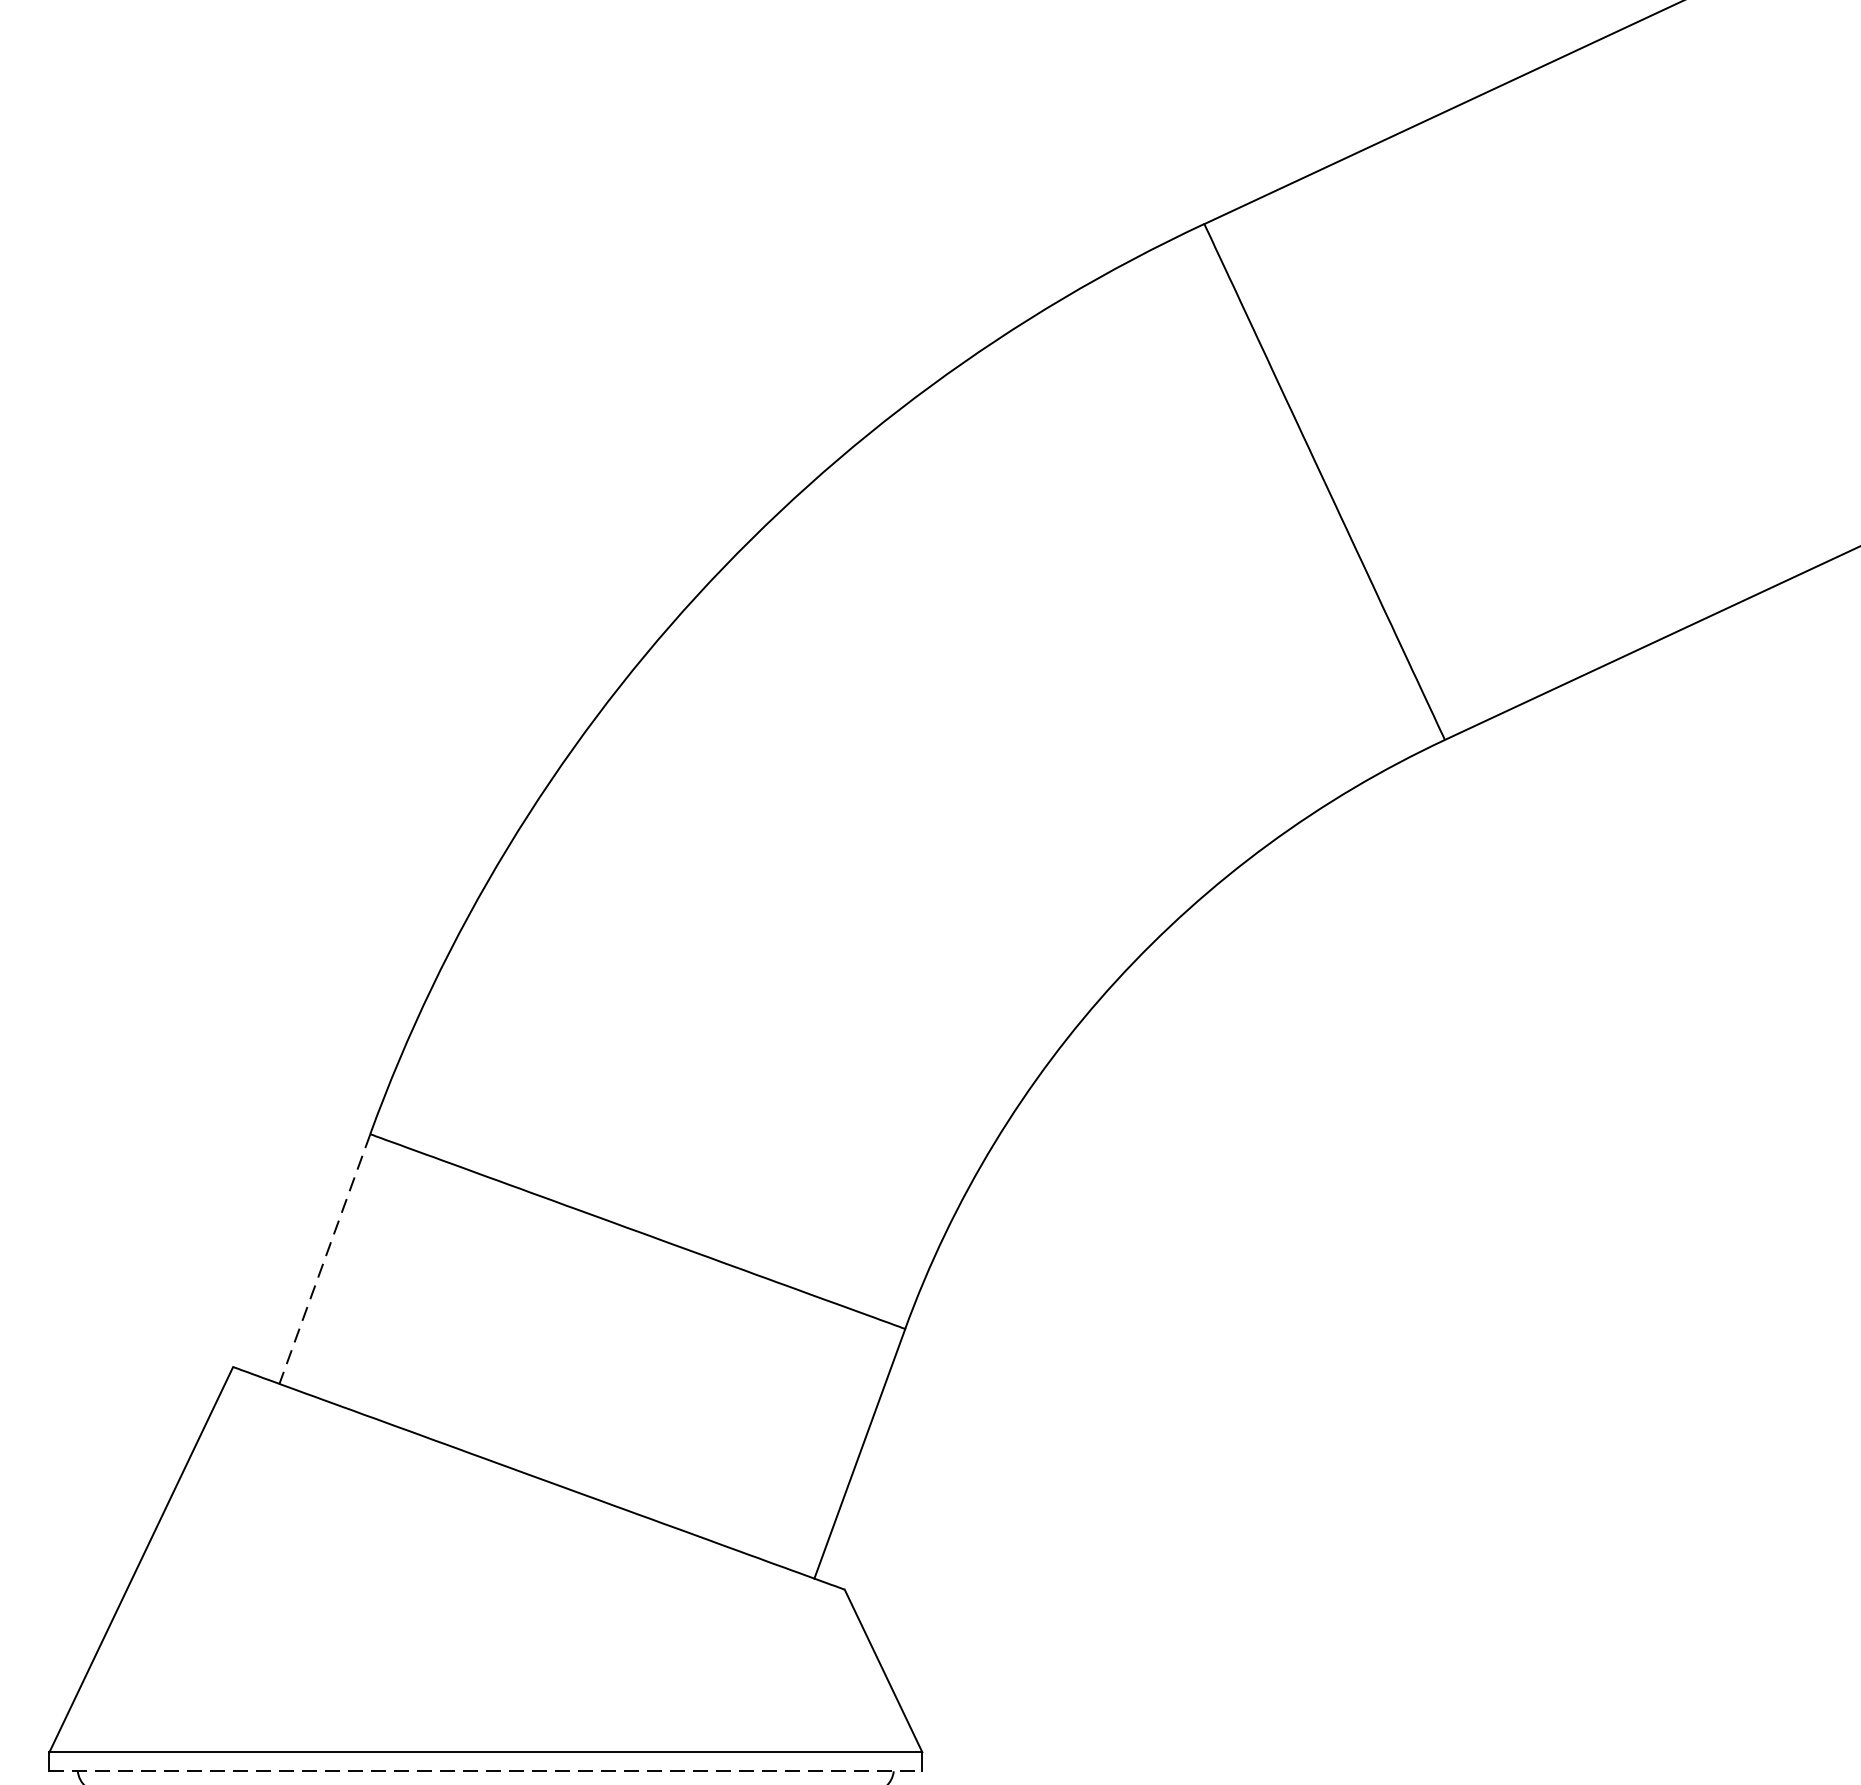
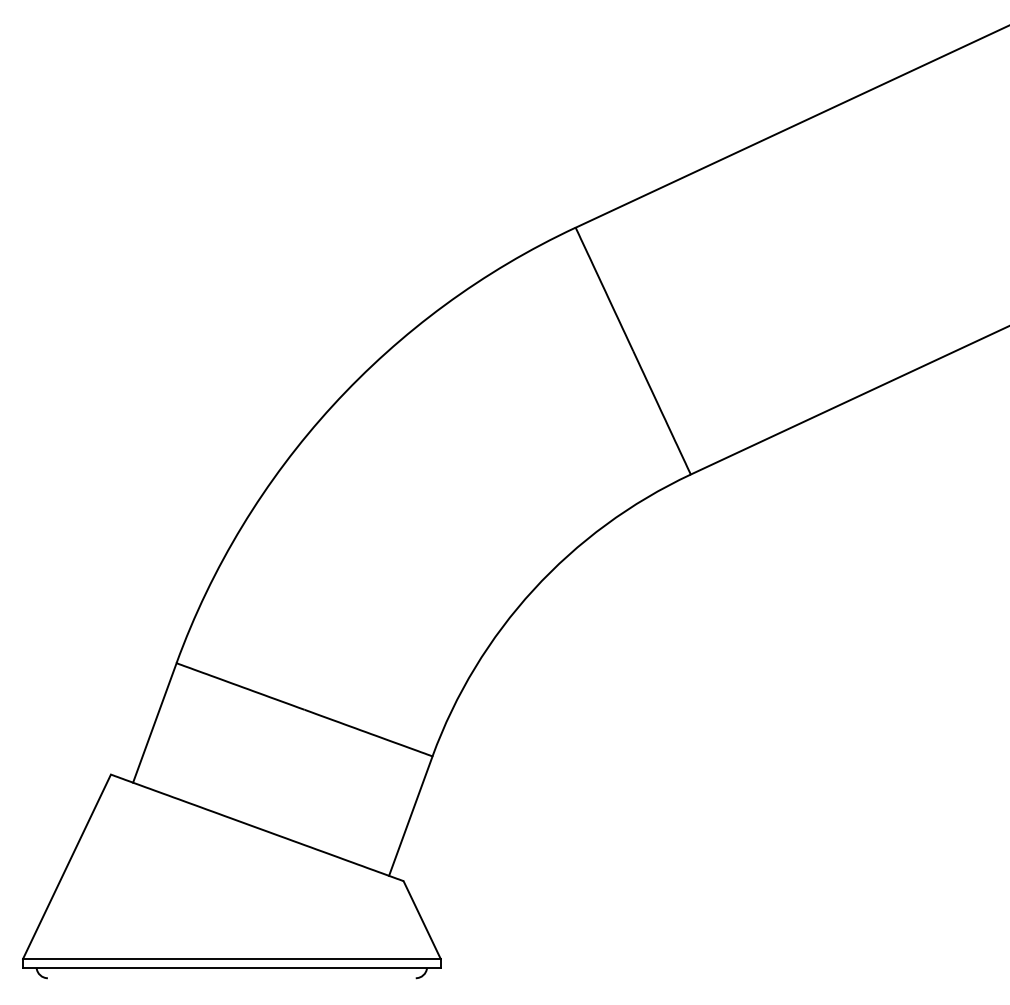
line: (324, 1258) -> (154, 722), dashed -> solid
line: (485, 1772) -> (231, 968), dashed -> solid

